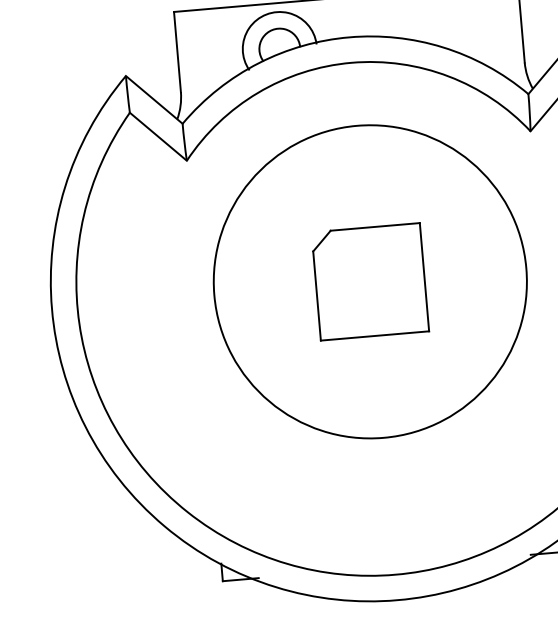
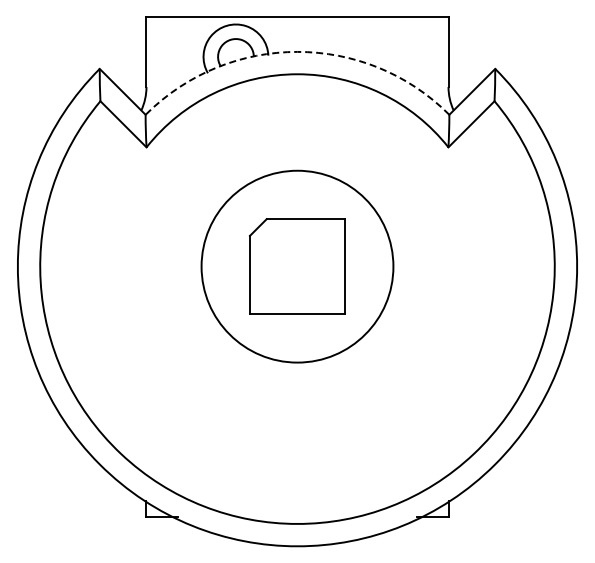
arc: (349, 36) -> (297, 51), solid -> dashed
circle: (370, 281) -> (297, 266), size x0.7

